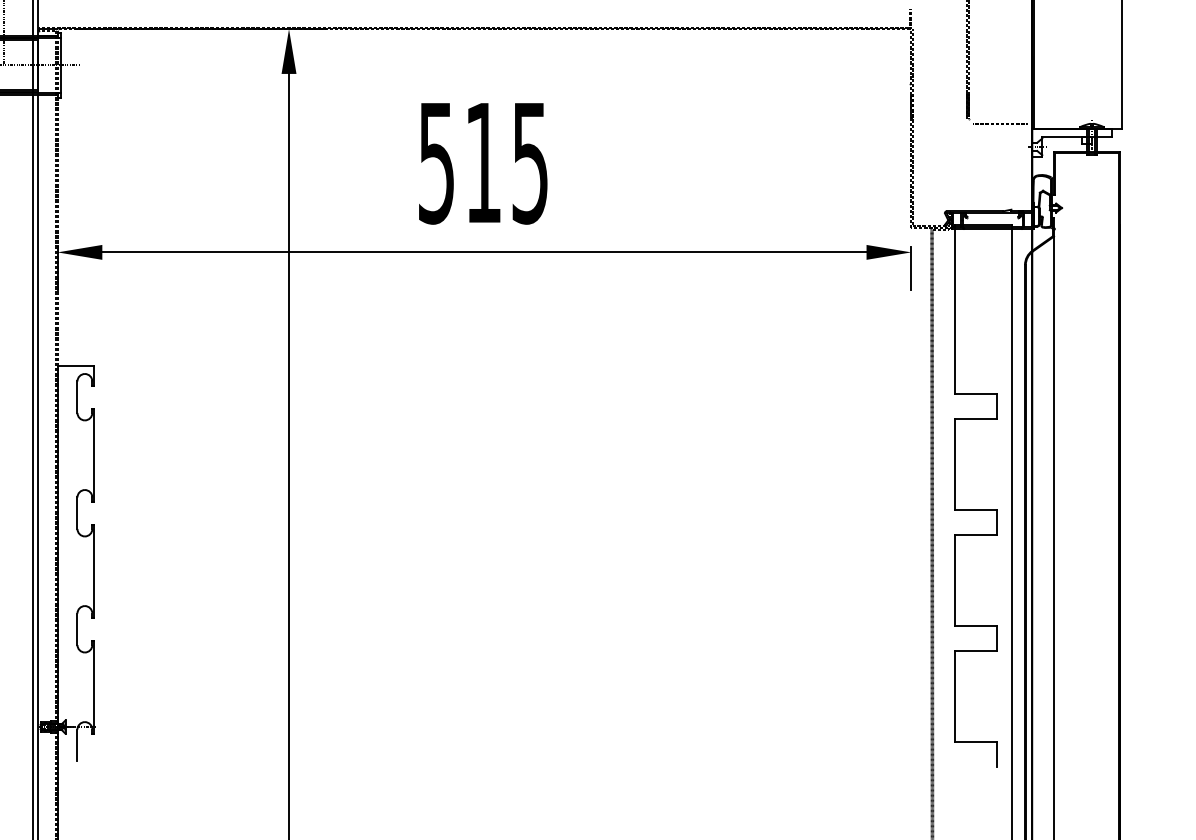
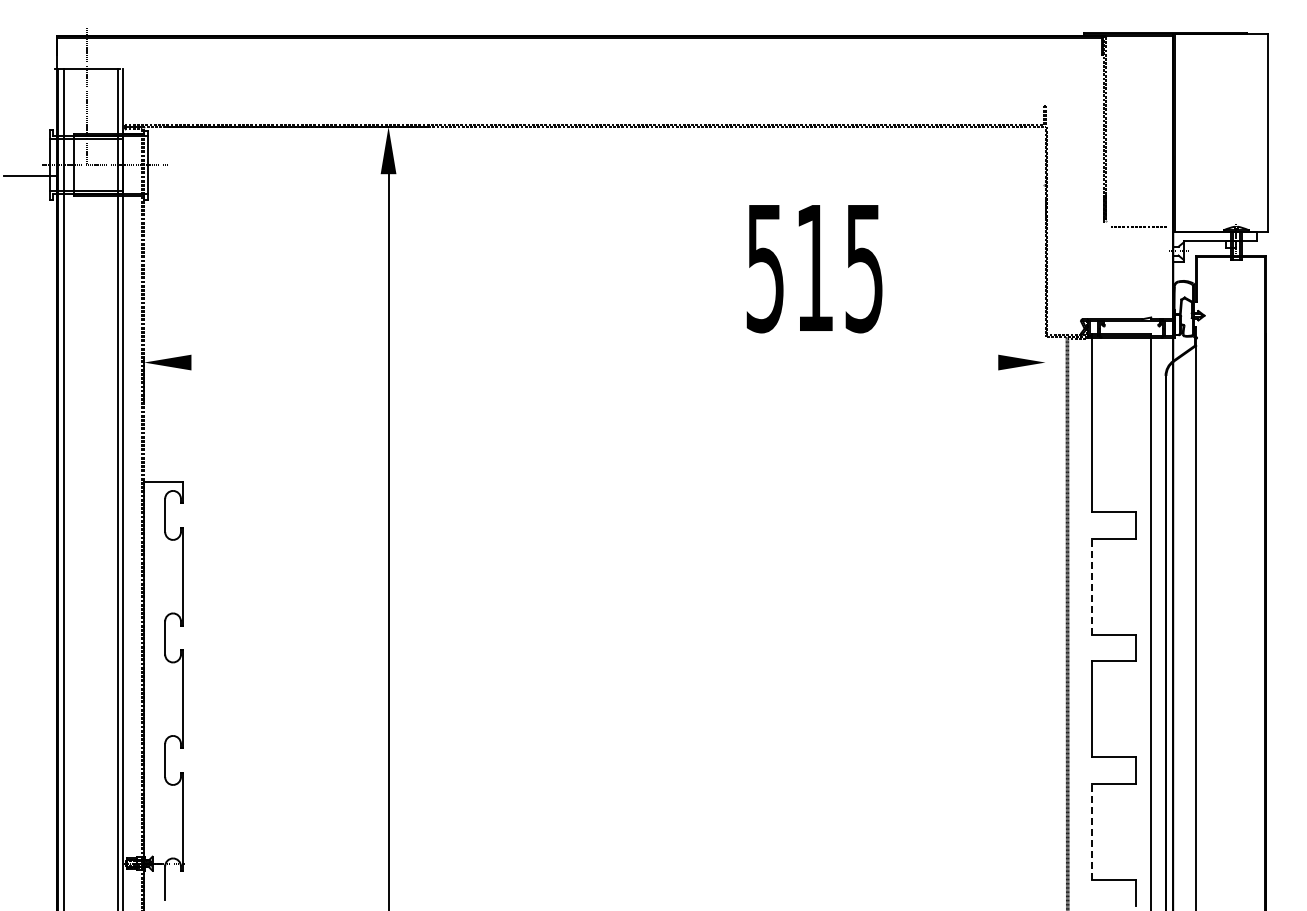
text: (483, 164) -> (814, 269), moved
line: (484, 252) -> (594, 362), removed
line: (911, 267) -> (1045, 378), removed
line: (954, 464) -> (1091, 586), solid -> dashed
line: (954, 696) -> (1091, 831), solid -> dashed

